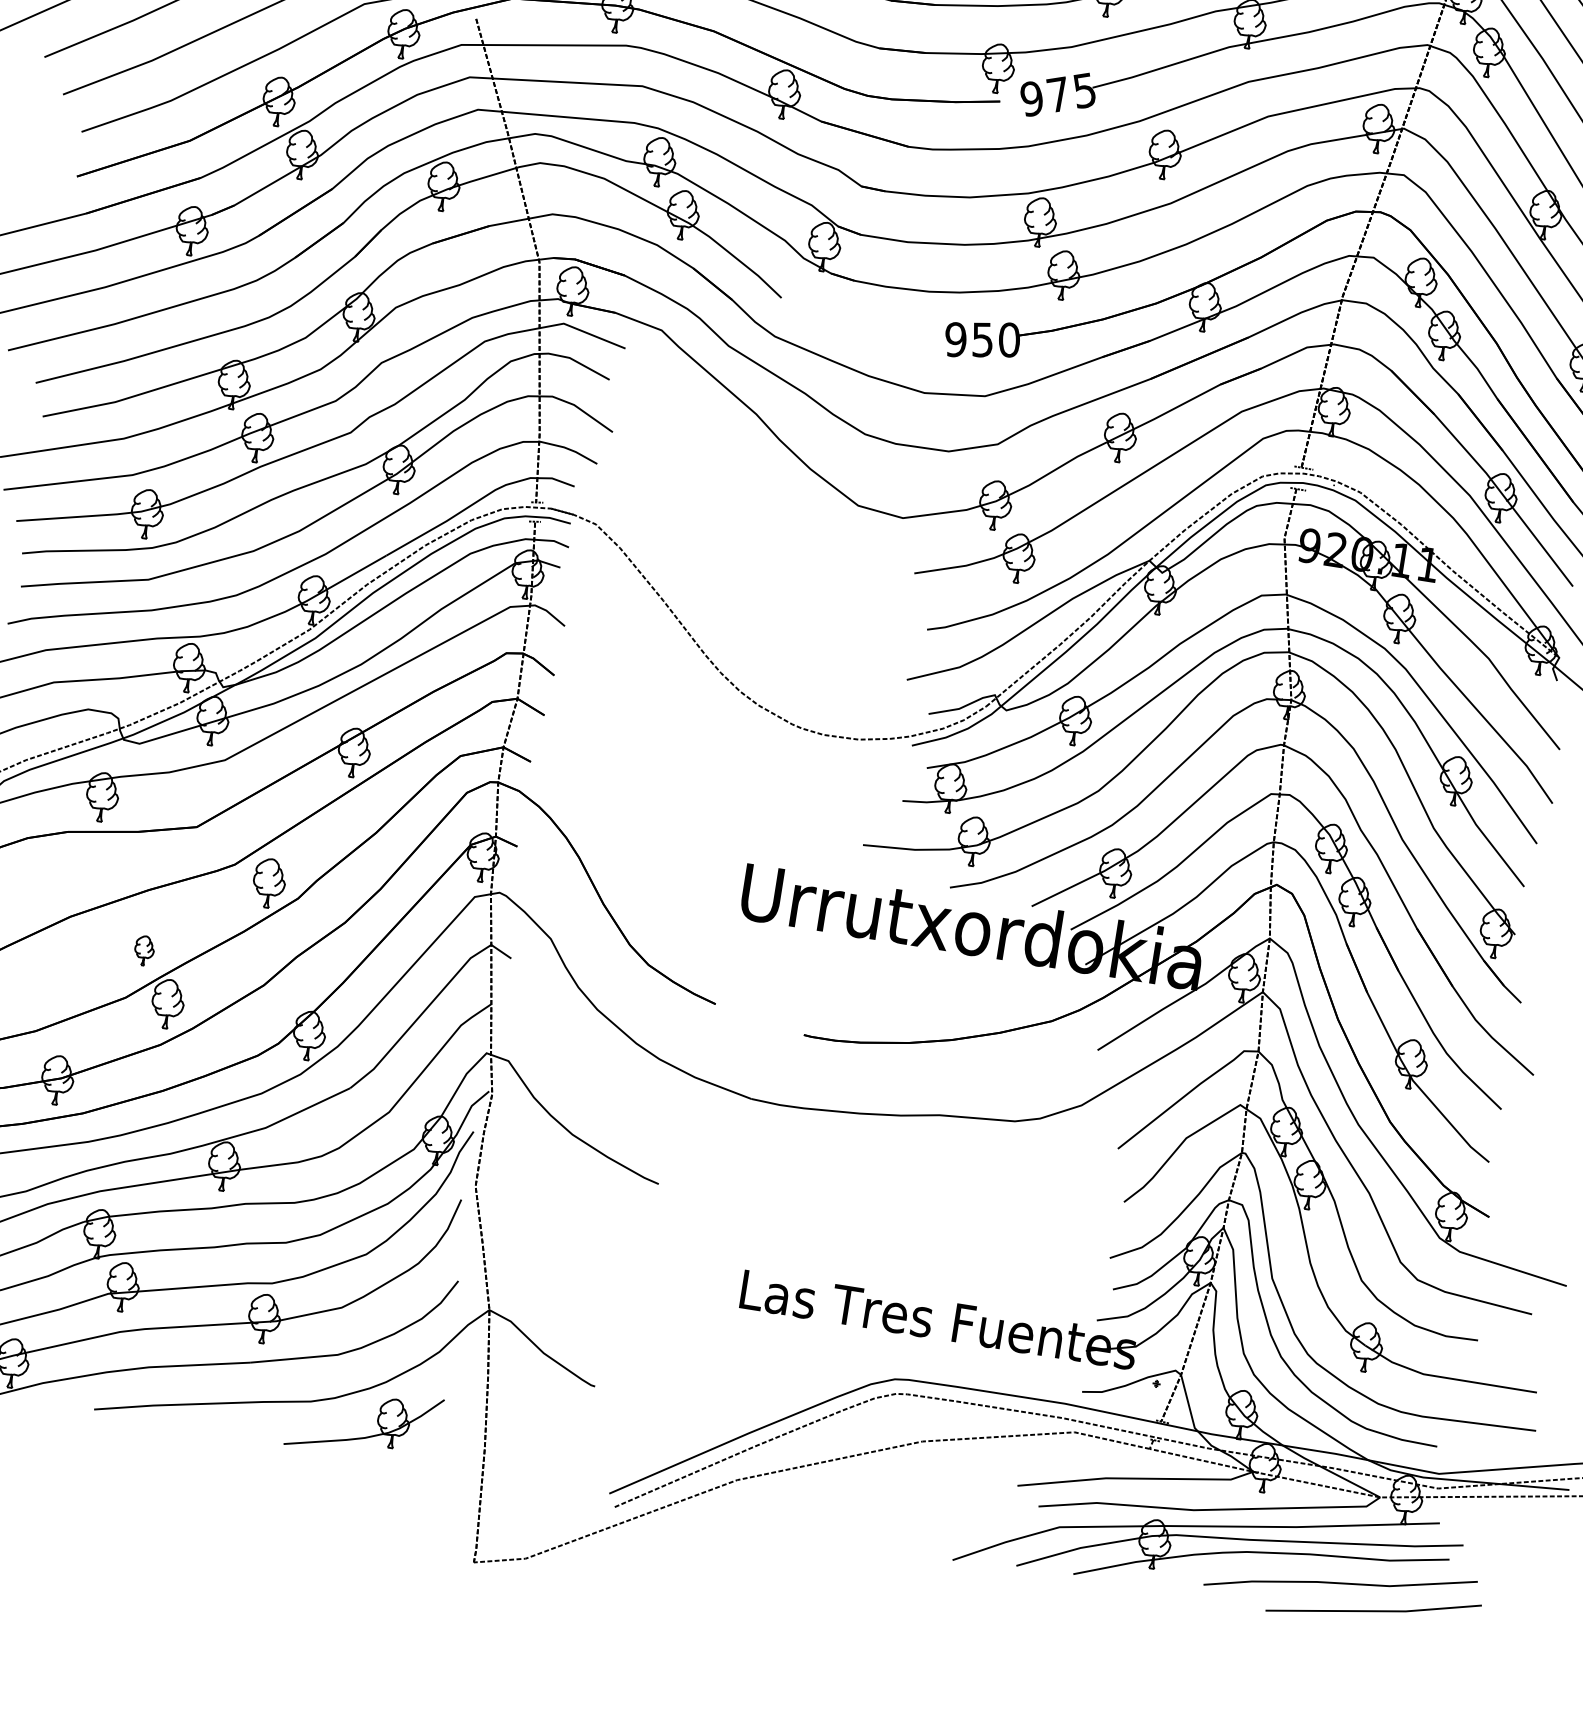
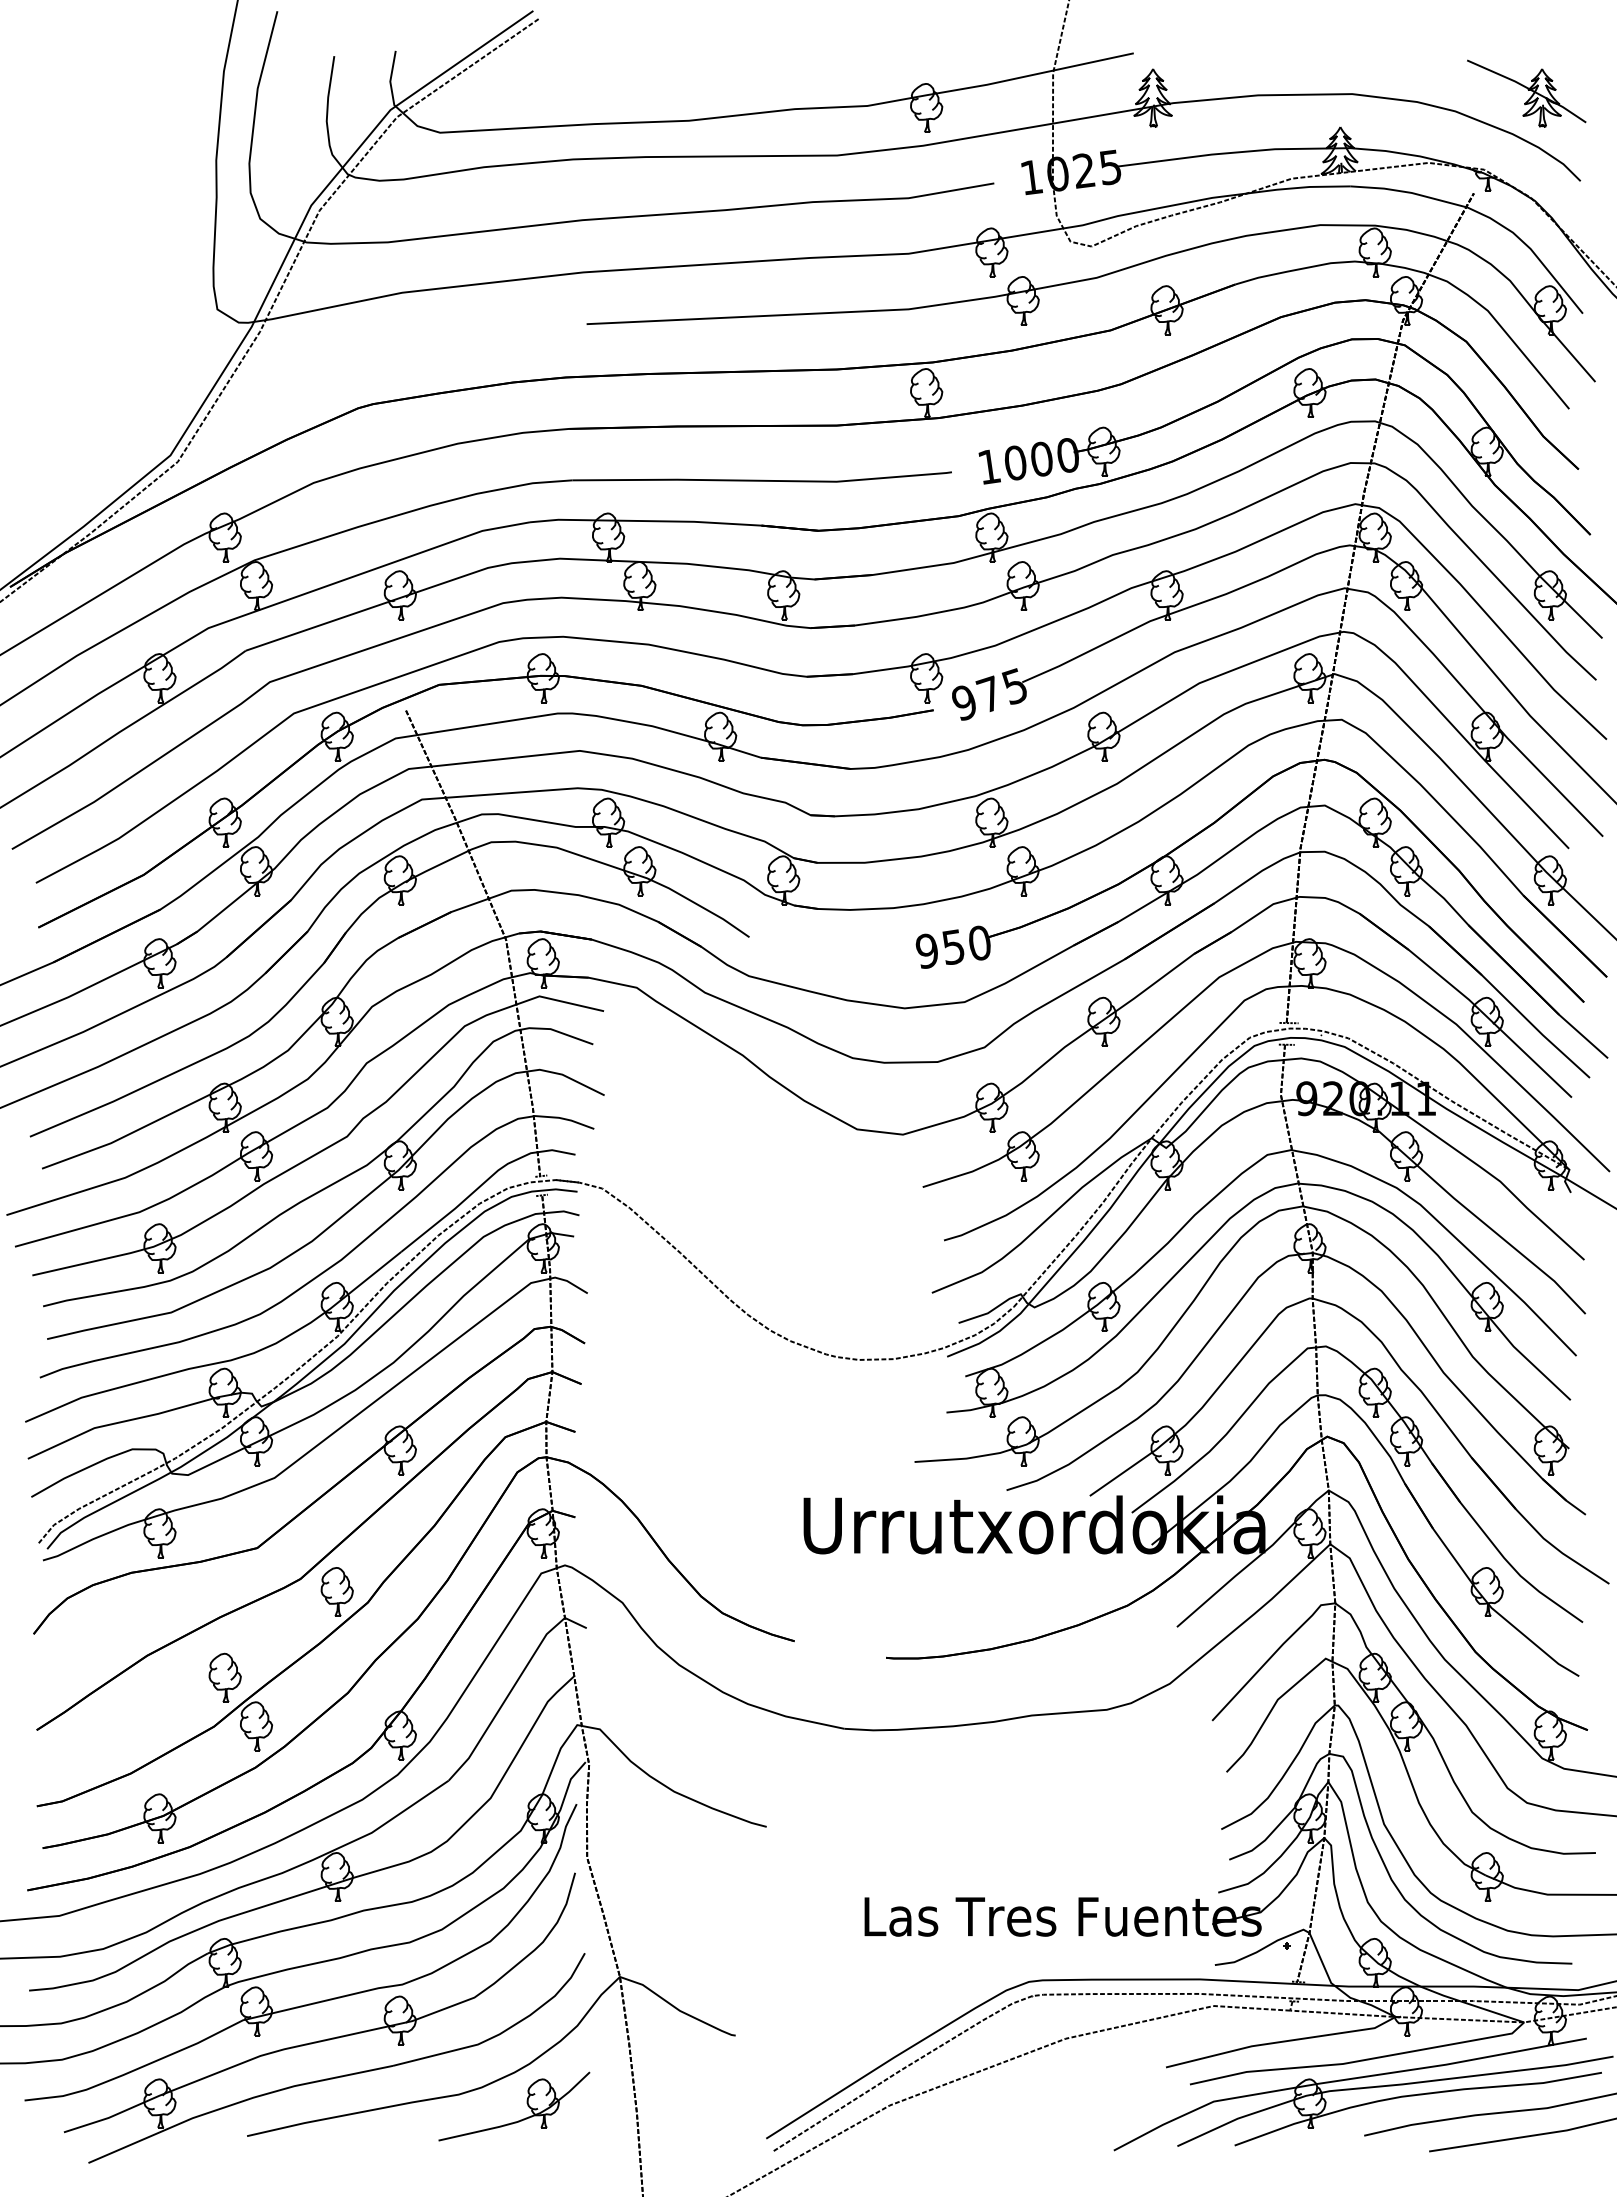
part: (143, 950) -> (224, 1677), size x1.67

